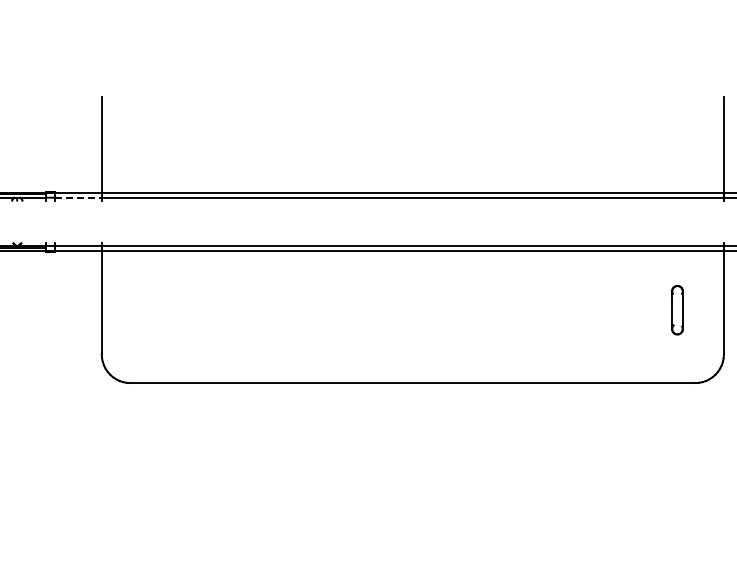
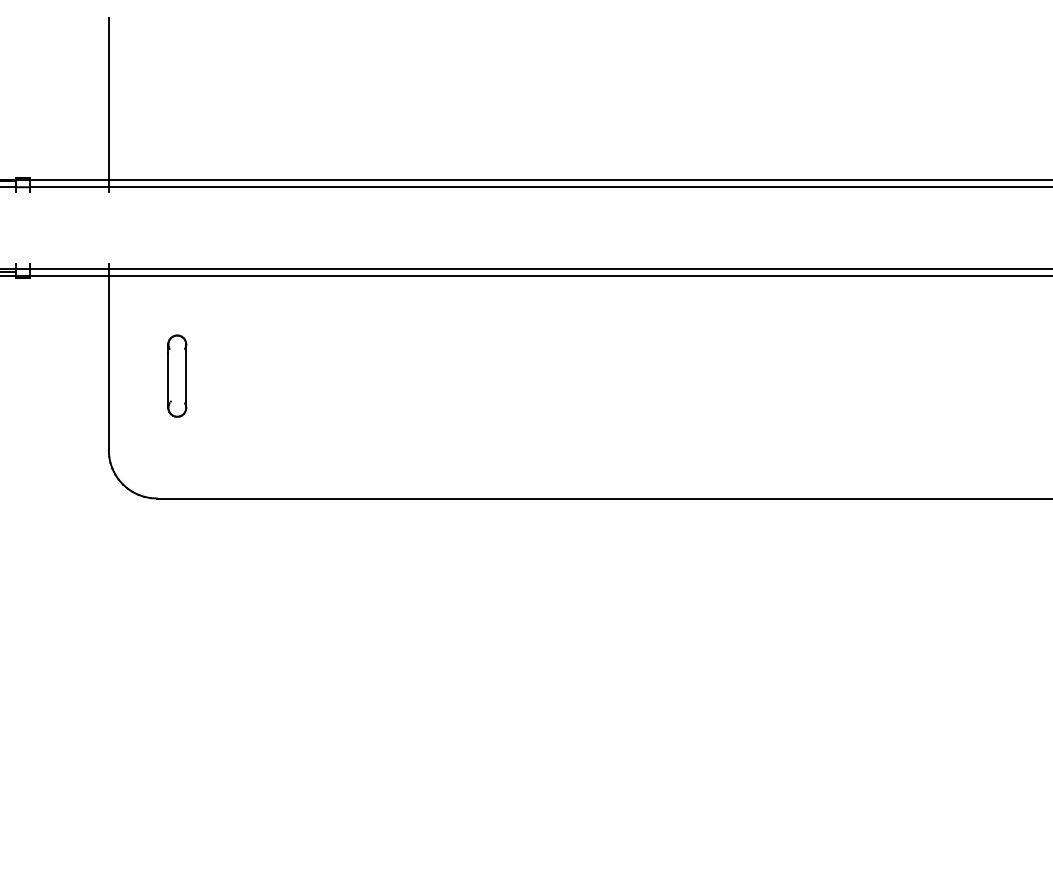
line: (78, 197) -> (69, 186), dashed -> solid
part: (142, 310) -> (177, 376), added

